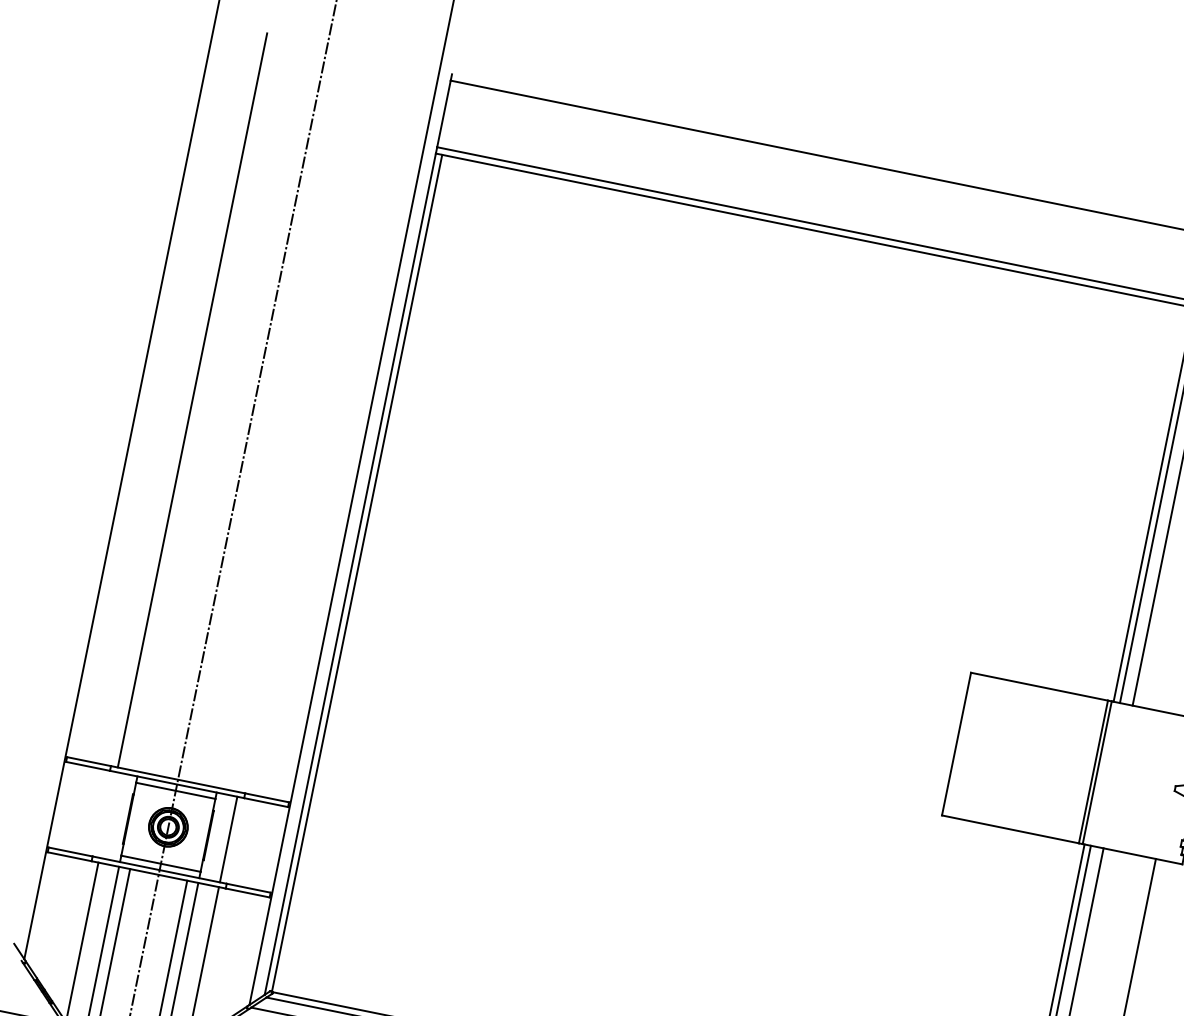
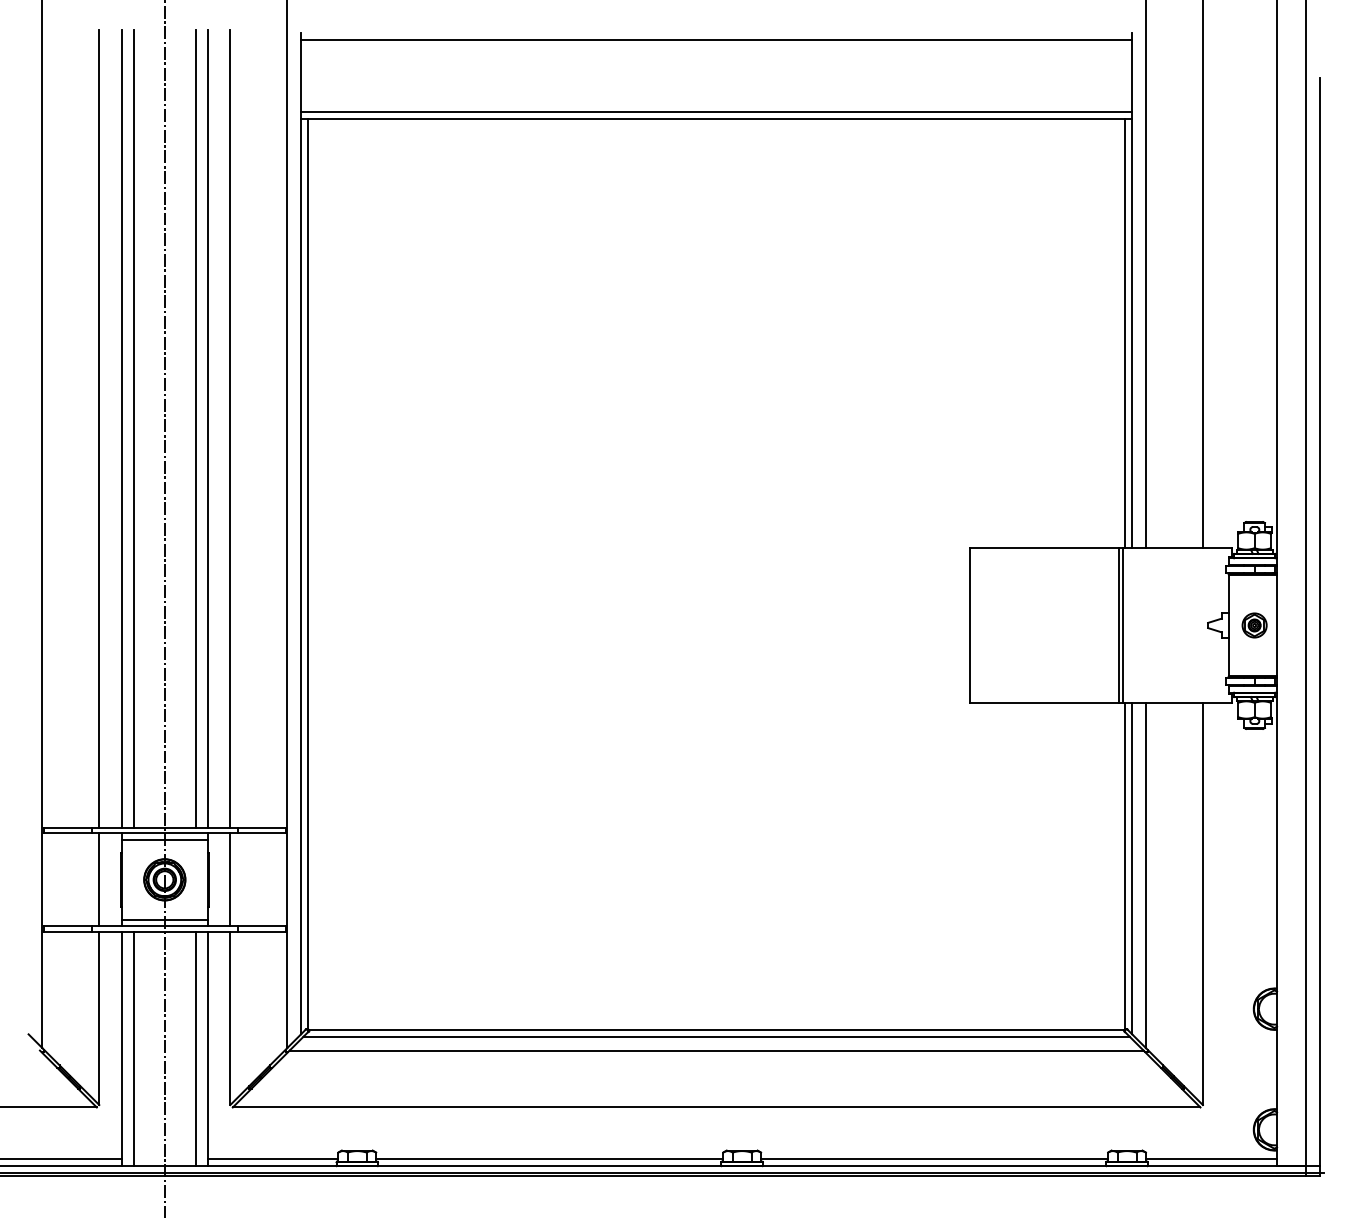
line: (212, 404) -> (121, 428), added
line: (224, 406) -> (133, 428), added
line: (281, 418) -> (195, 428), added
line: (292, 420) -> (207, 428), added
line: (313, 424) -> (230, 428), added
line: (108, 814) -> (99, 879), added

